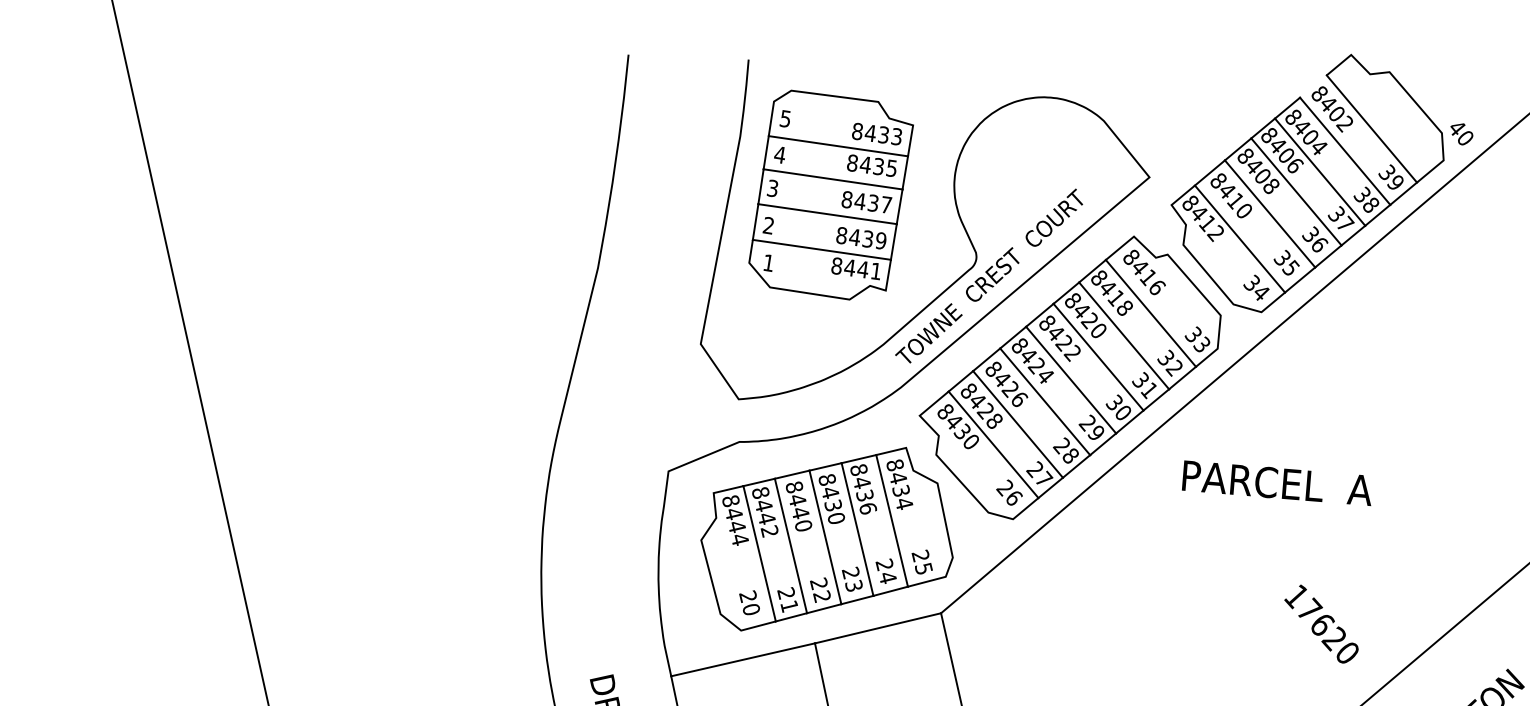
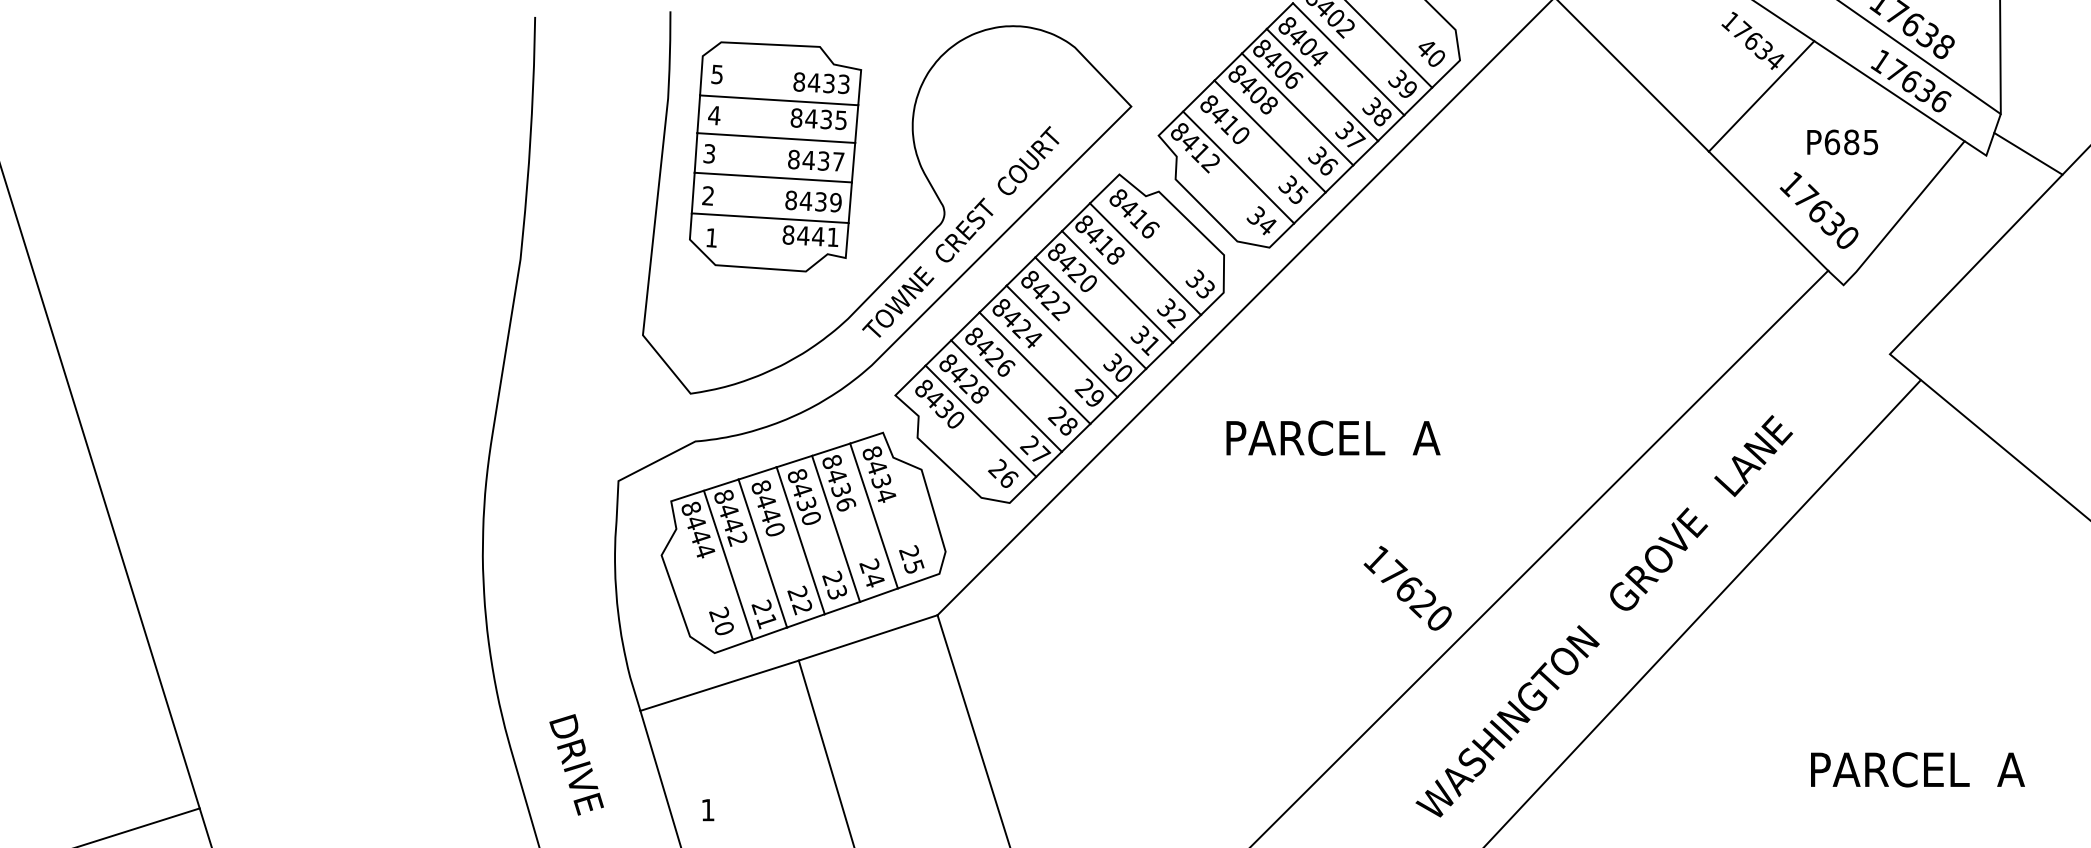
text: (1461, 134) -> (1431, 54), moved
text: (1277, 482) -> (1333, 437), moved
text: (1321, 623) -> (1407, 587), moved

